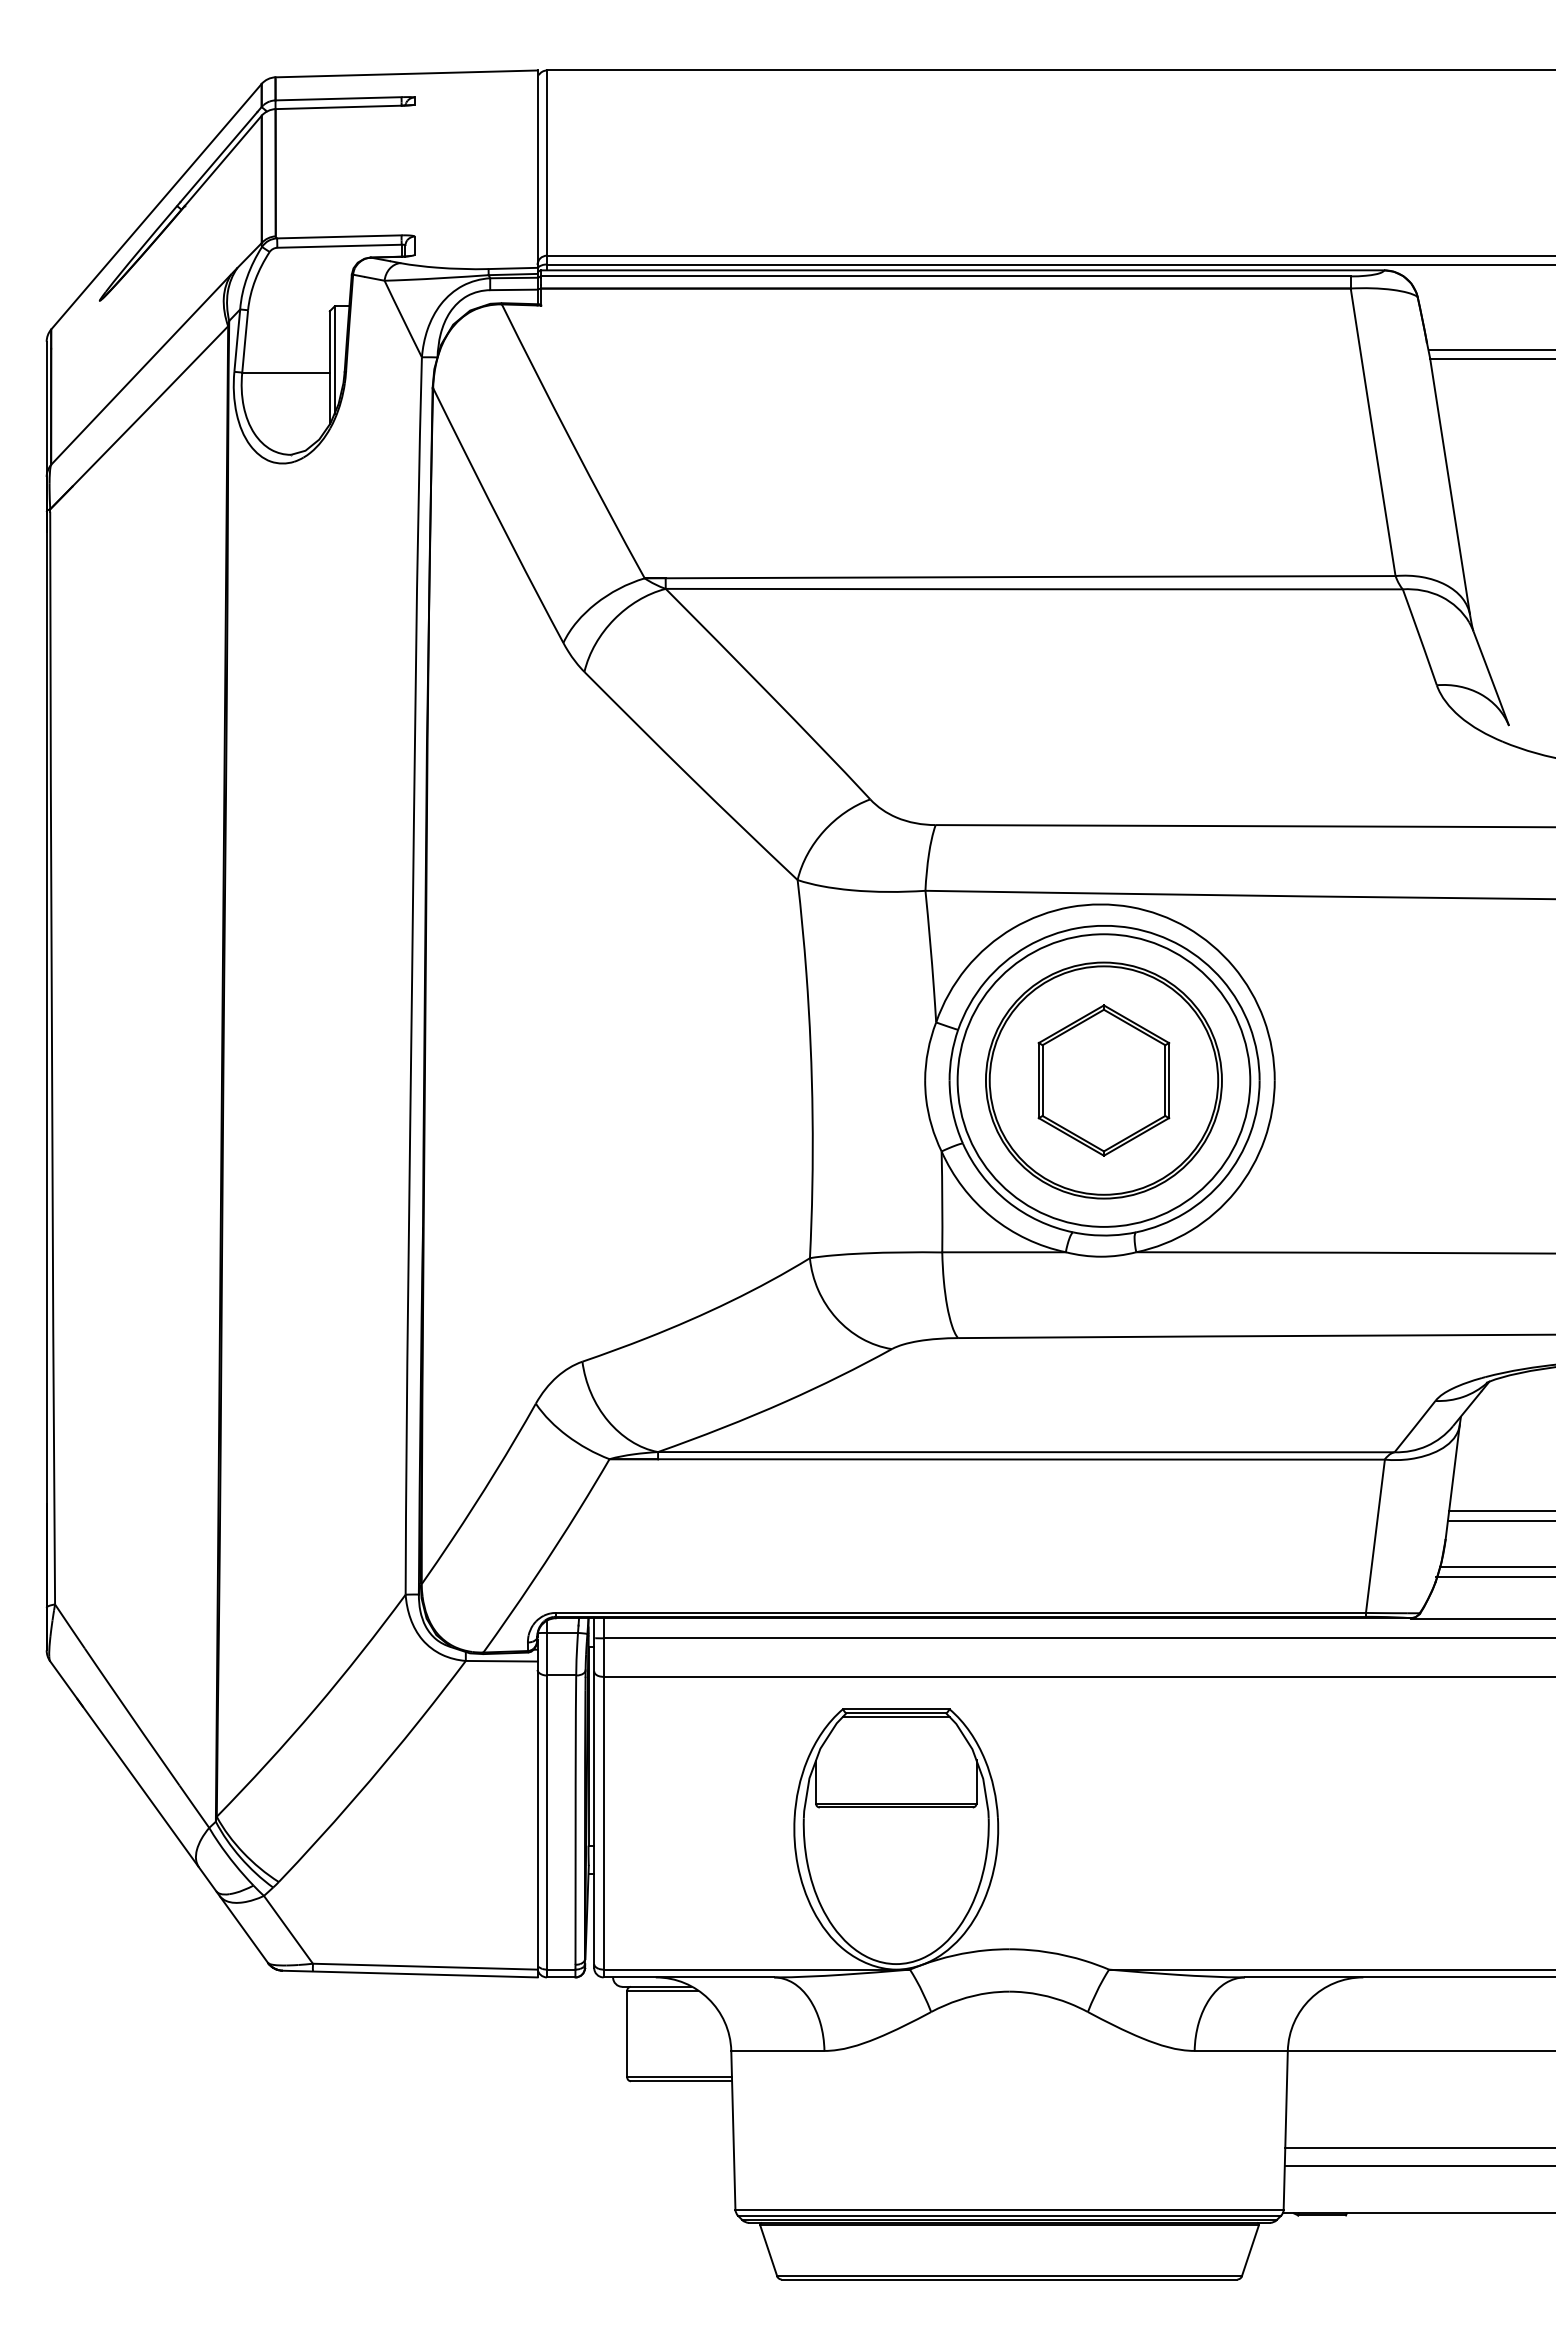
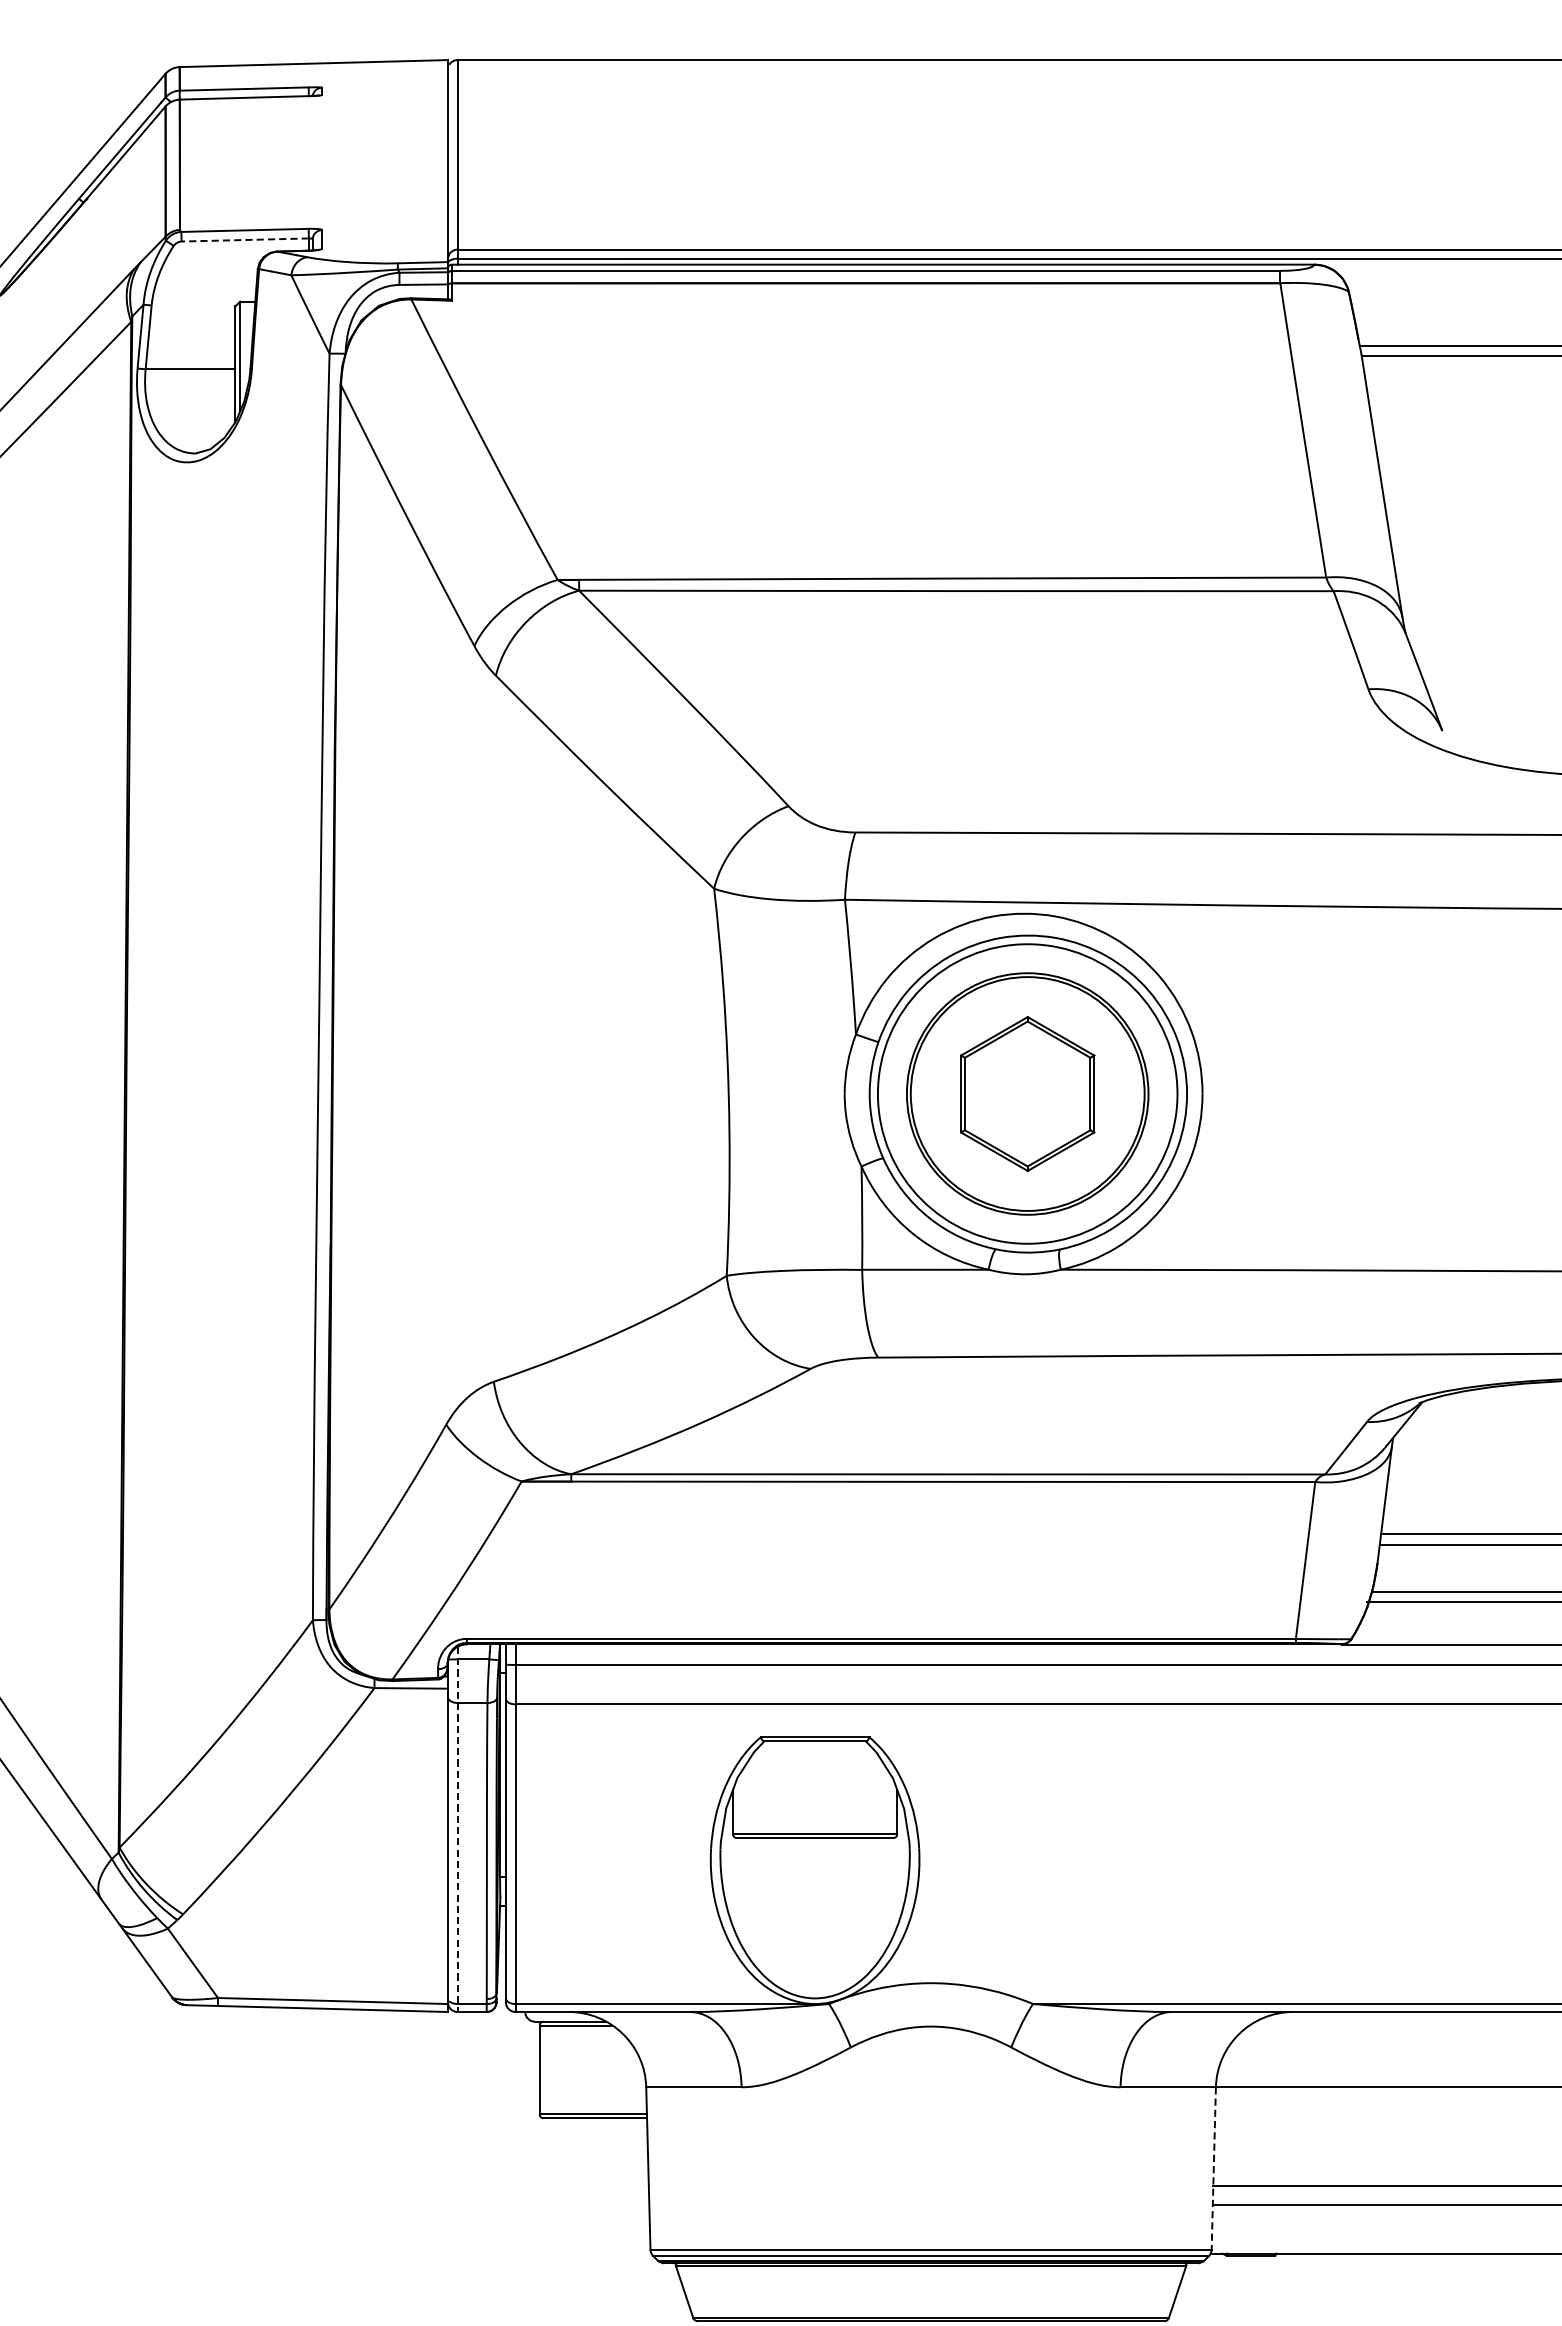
line: (339, 246) -> (245, 240), solid -> dashed
line: (895, 1716) -> (814, 1744), removed
line: (547, 1799) -> (458, 1829), solid -> dashed
line: (1285, 2130) -> (1213, 2168), solid -> dashed

